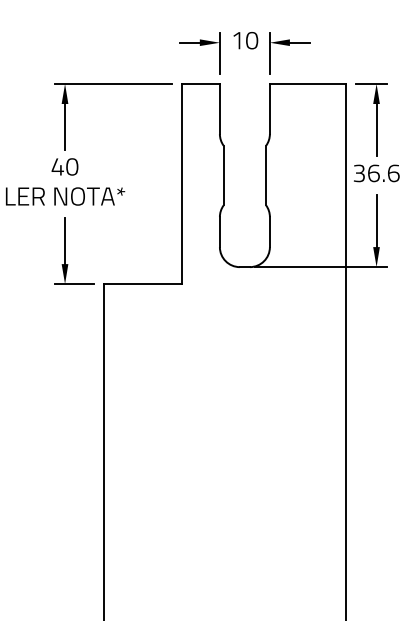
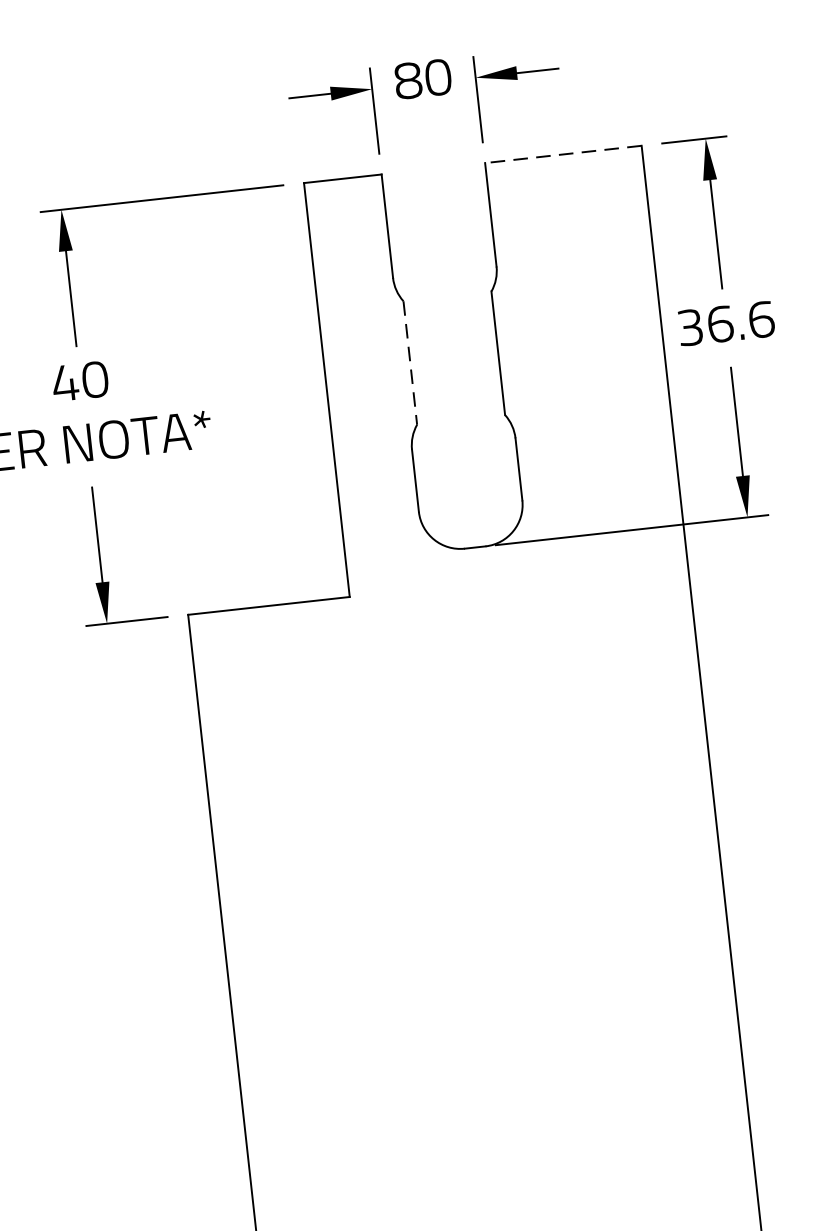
text: (237, 40) -> (408, 80), 10 -> 80
line: (307, 84) -> (562, 155), solid -> dashed
line: (223, 175) -> (410, 362), solid -> dashed

